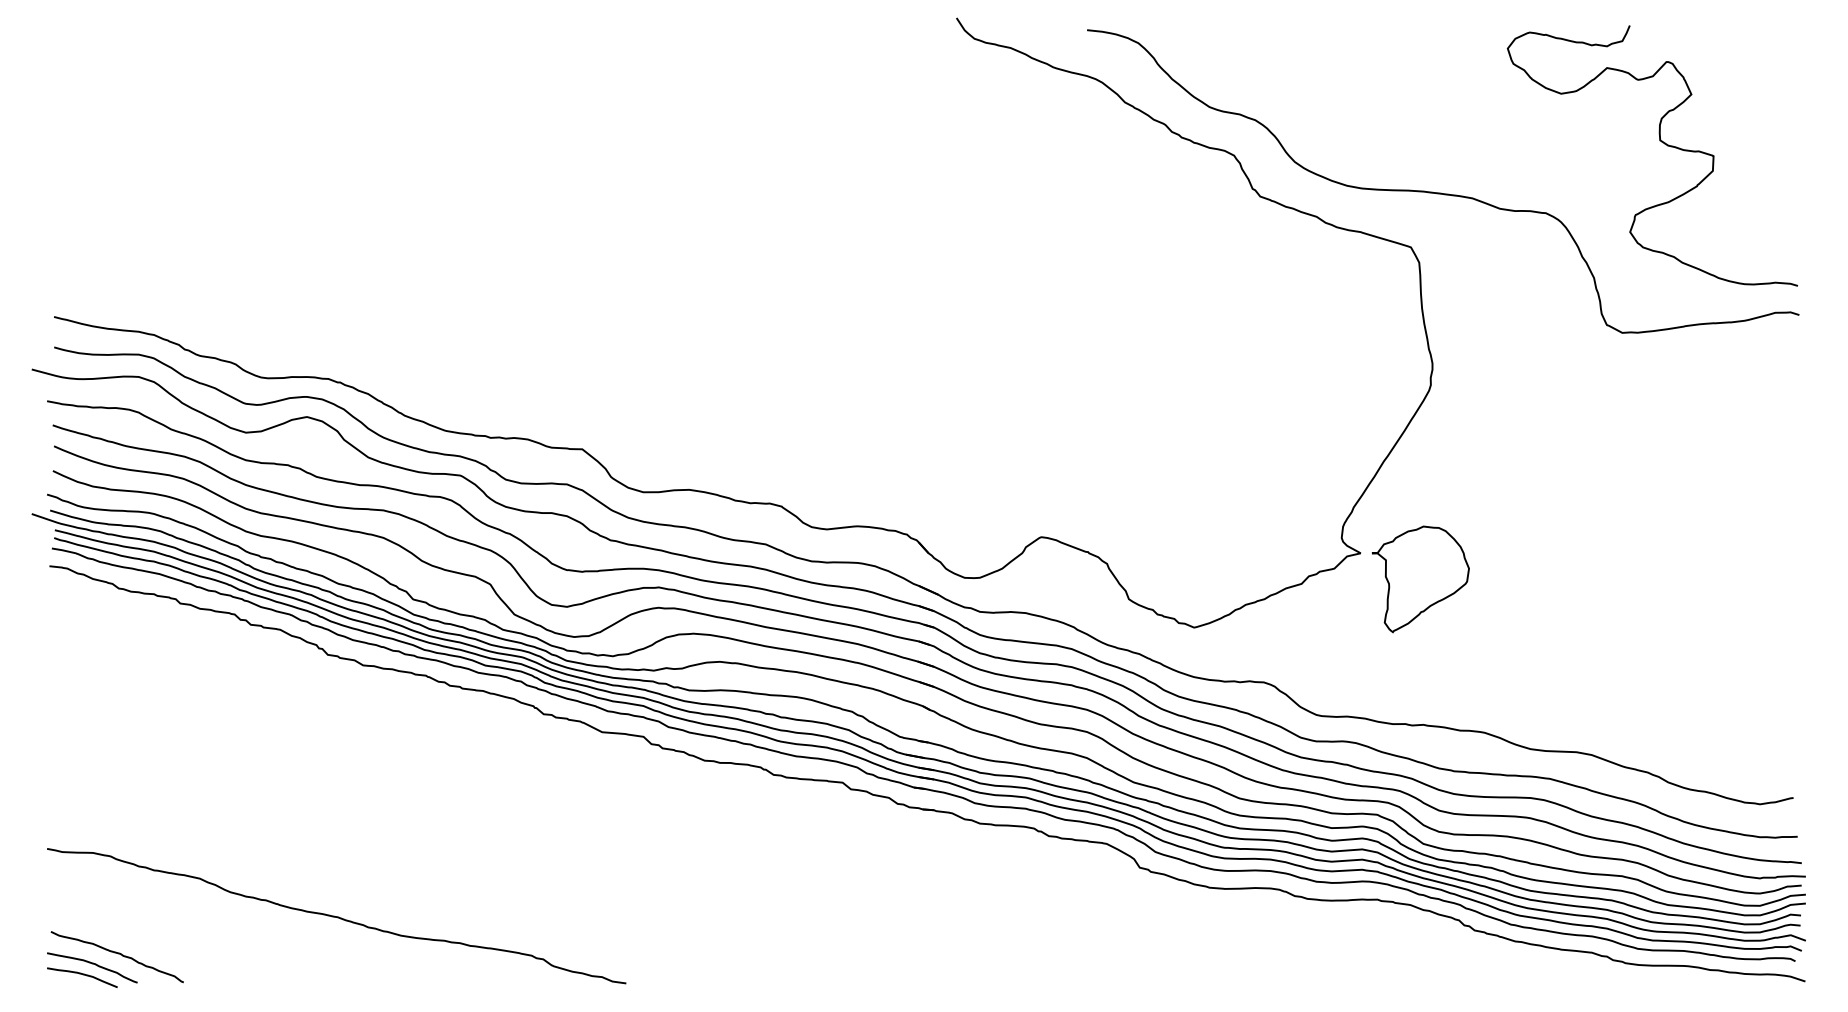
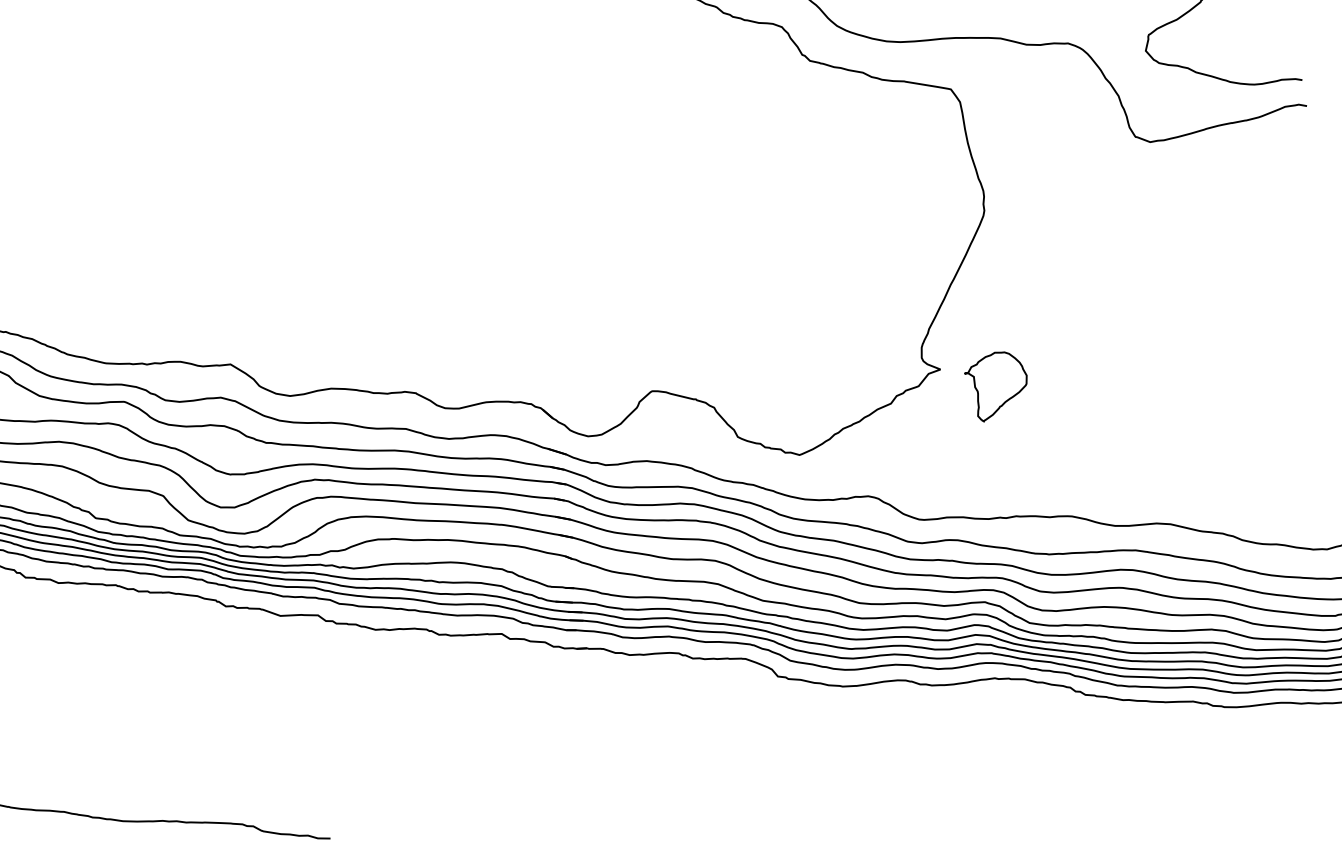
part: (1420, 579) -> (997, 386), size x0.7

